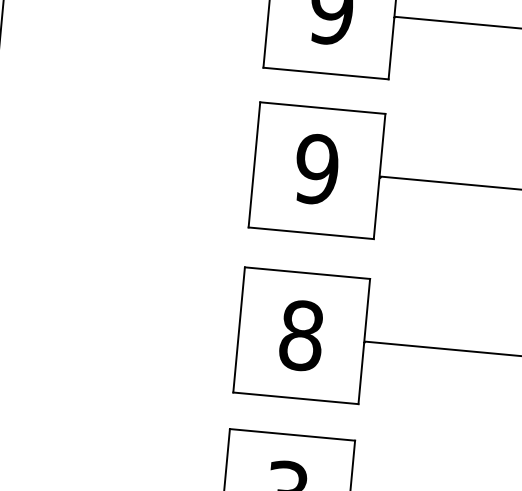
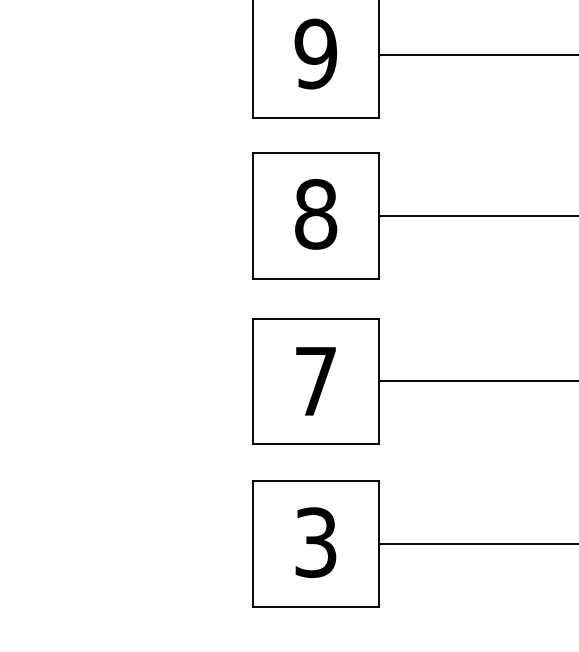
text: (316, 169) -> (315, 214), 9 -> 8
text: (302, 335) -> (316, 381), 8 -> 7

